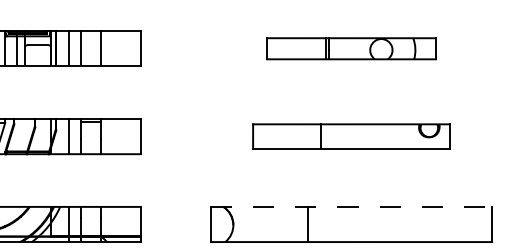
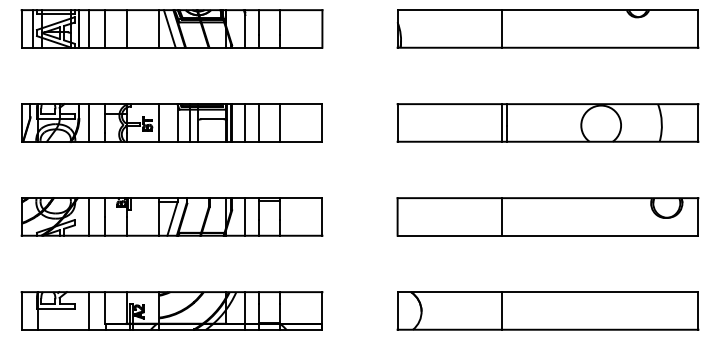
part: (351, 48) -> (547, 122), size x1.67
part: (351, 136) -> (547, 216), size x1.43
line: (352, 207) -> (548, 292), dashed -> solid

